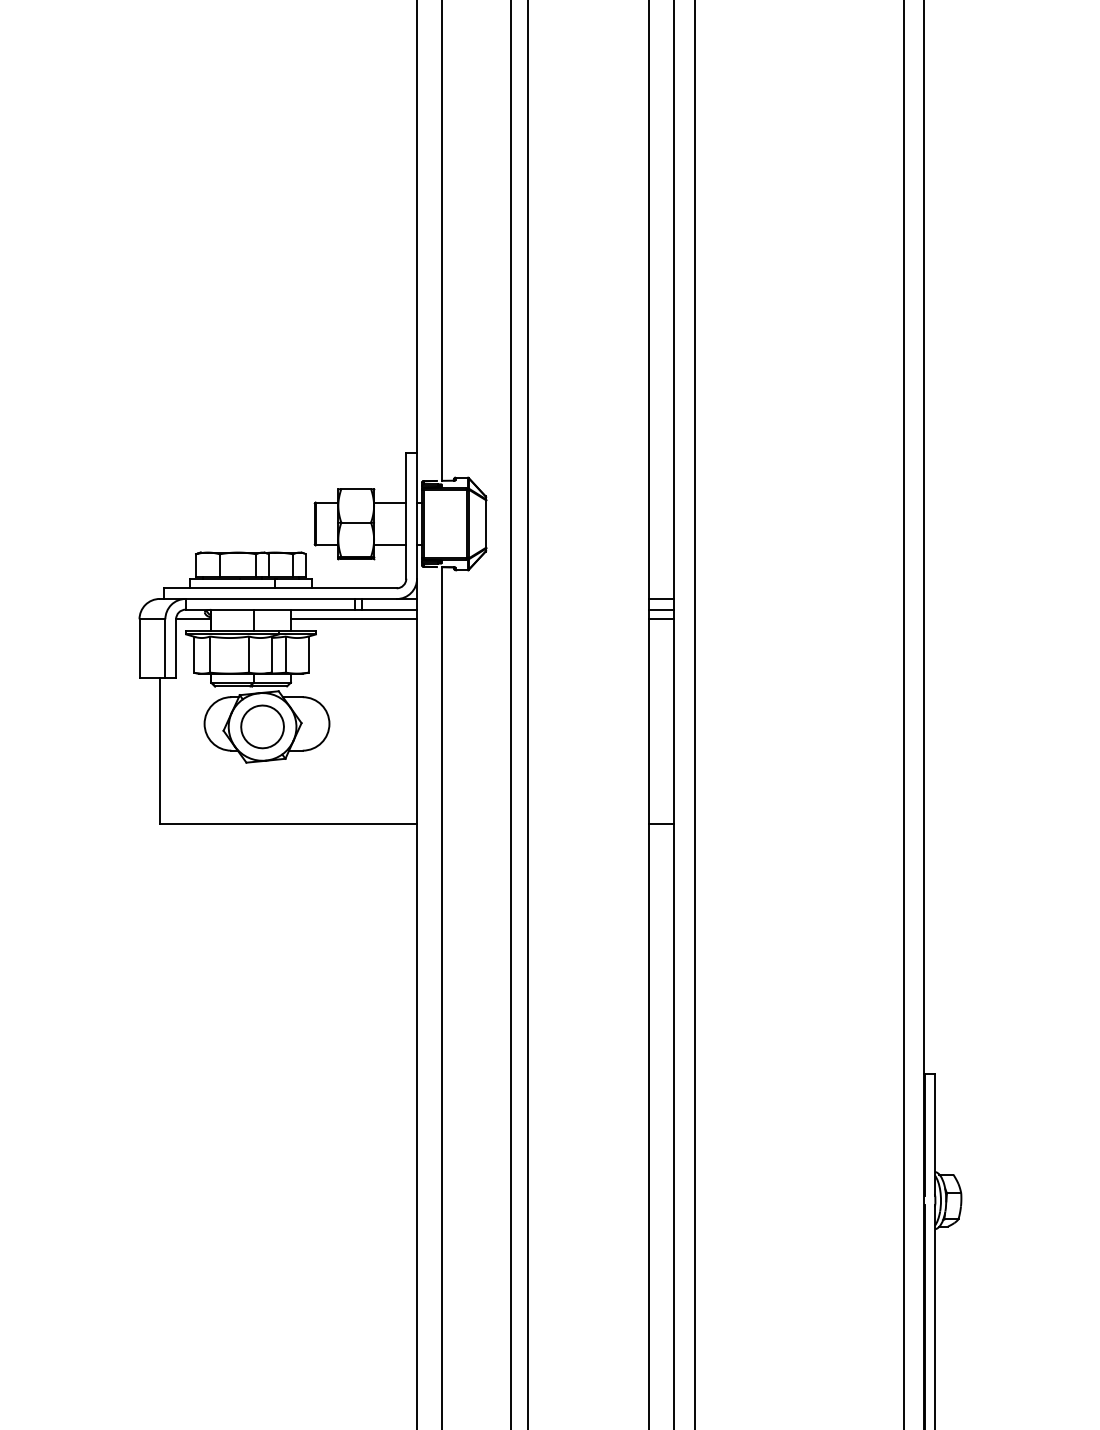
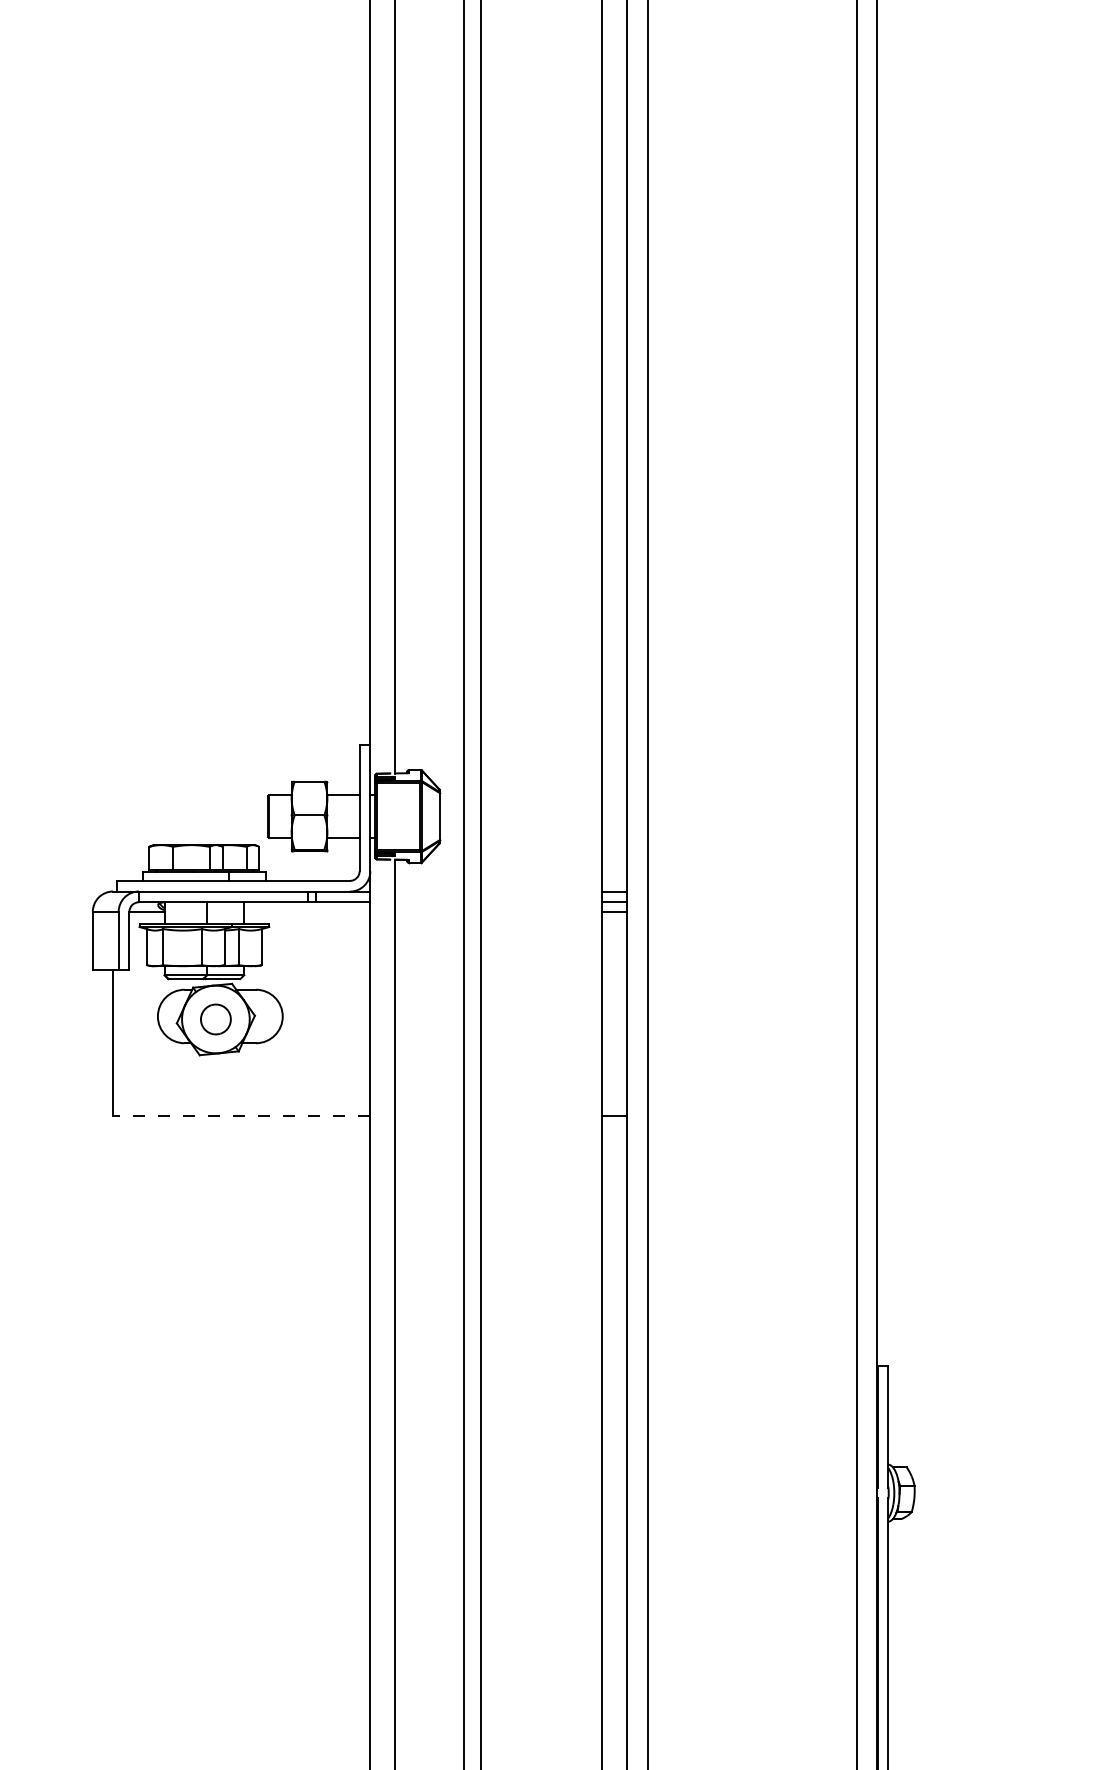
line: (354, 618) -> (307, 911), removed
part: (262, 726) -> (215, 1019), size x0.7
line: (288, 823) -> (241, 1116), solid -> dashed

